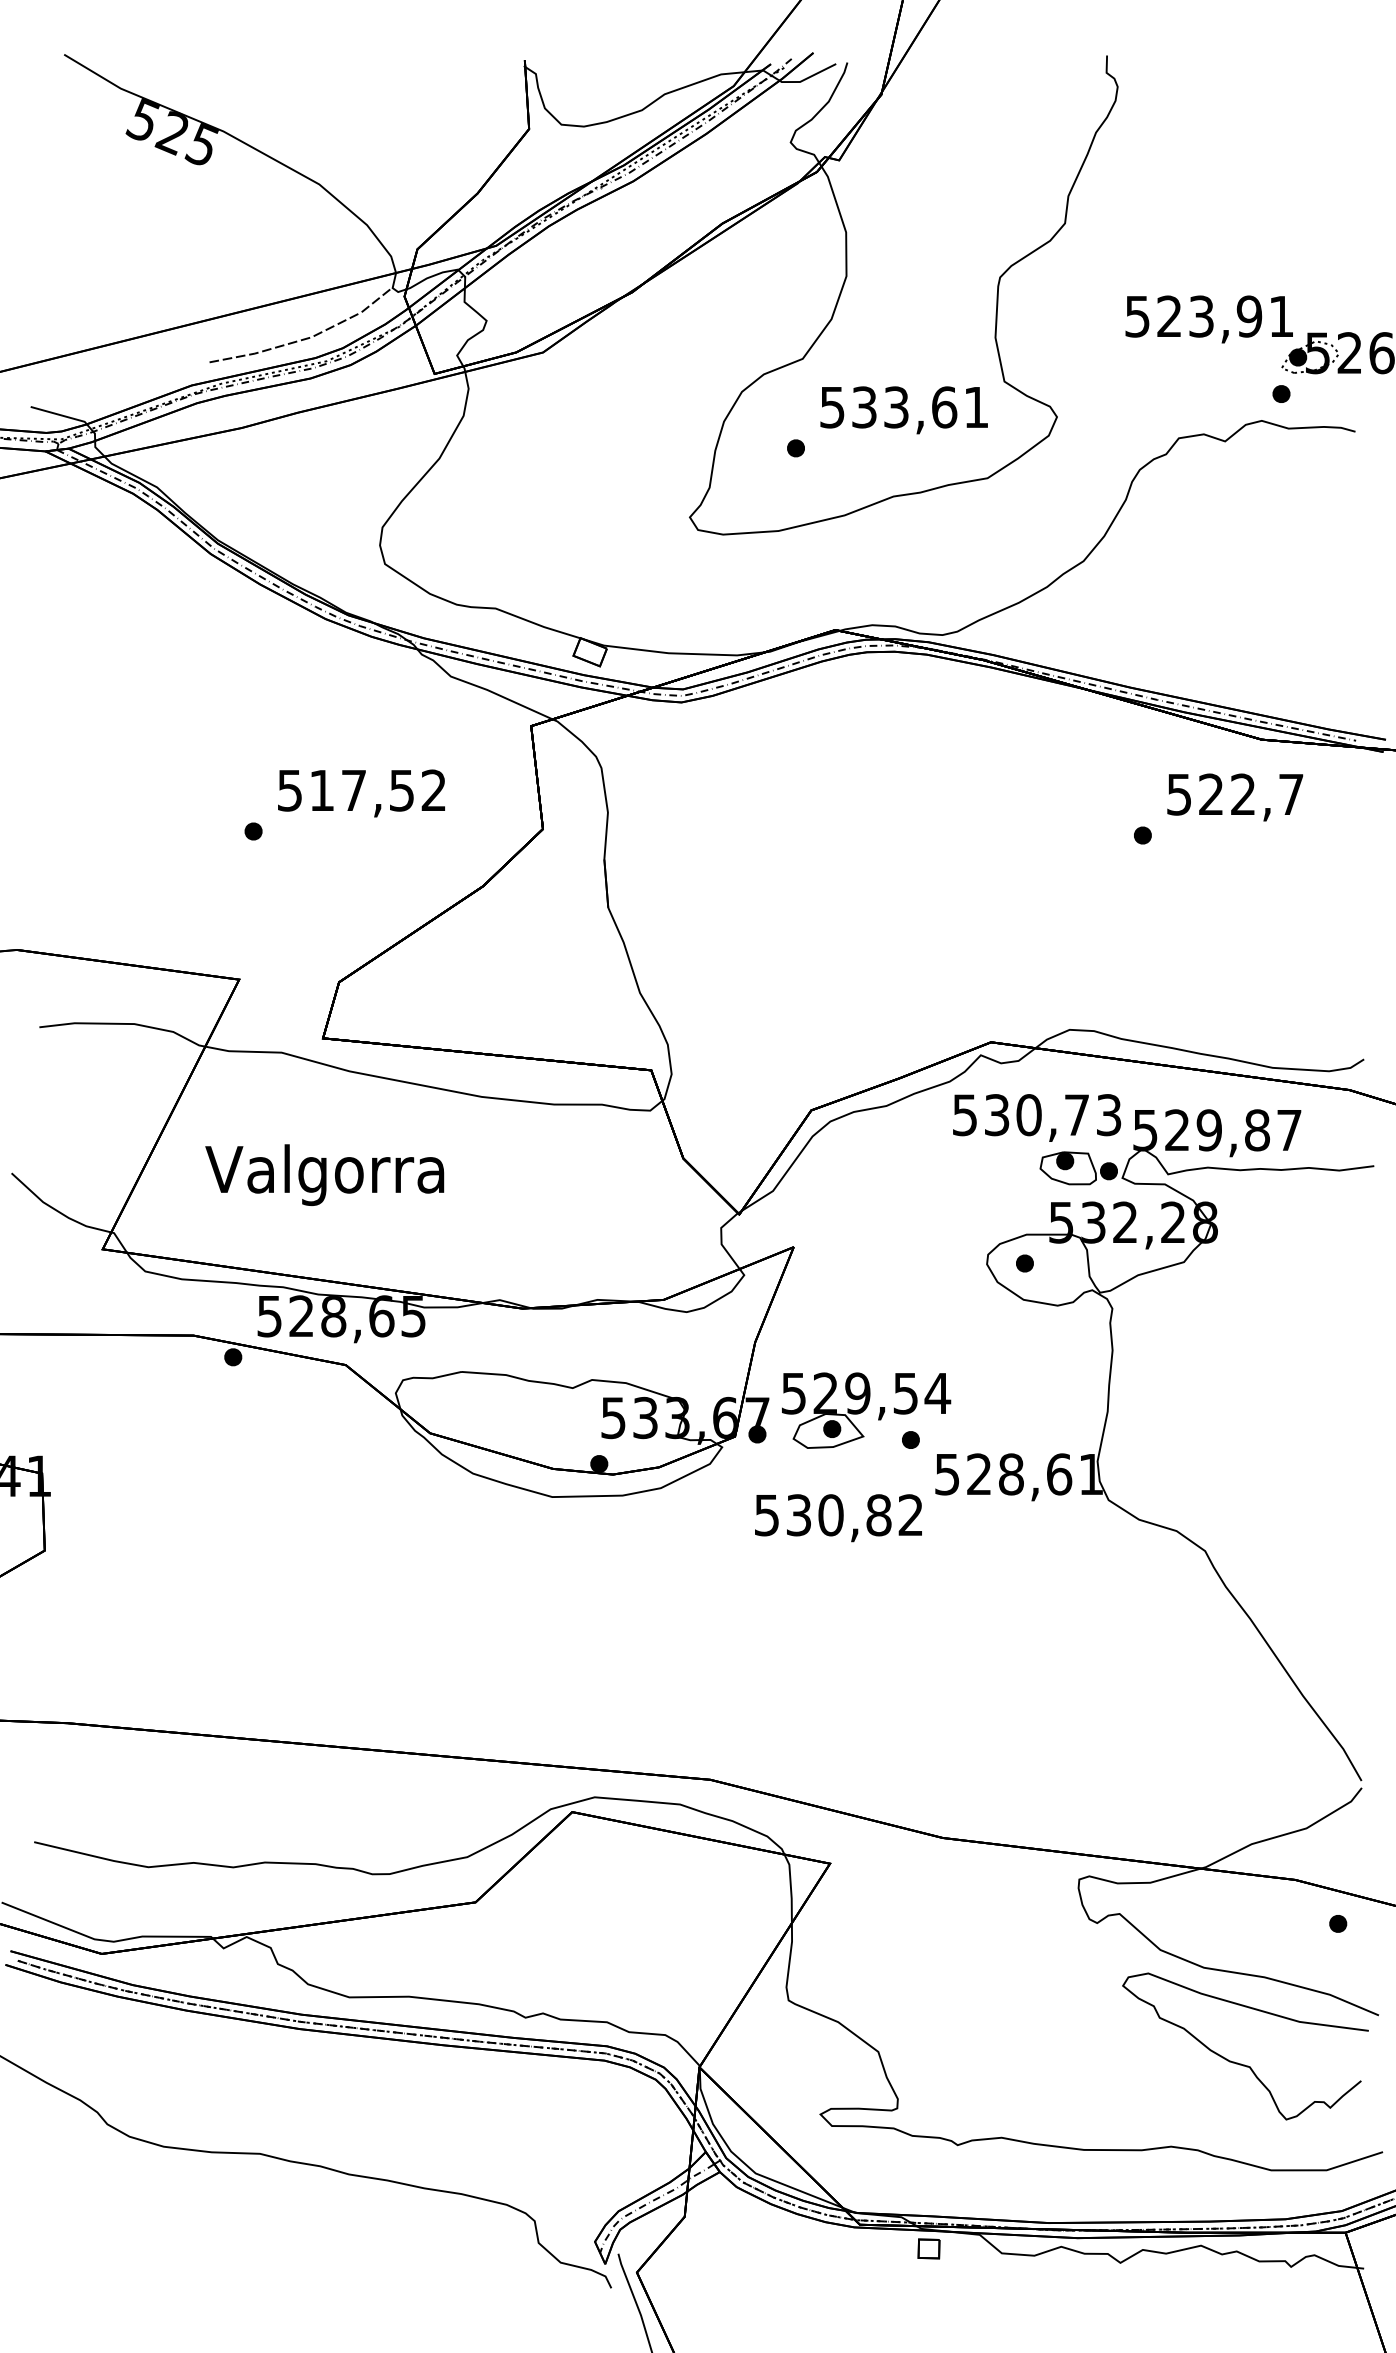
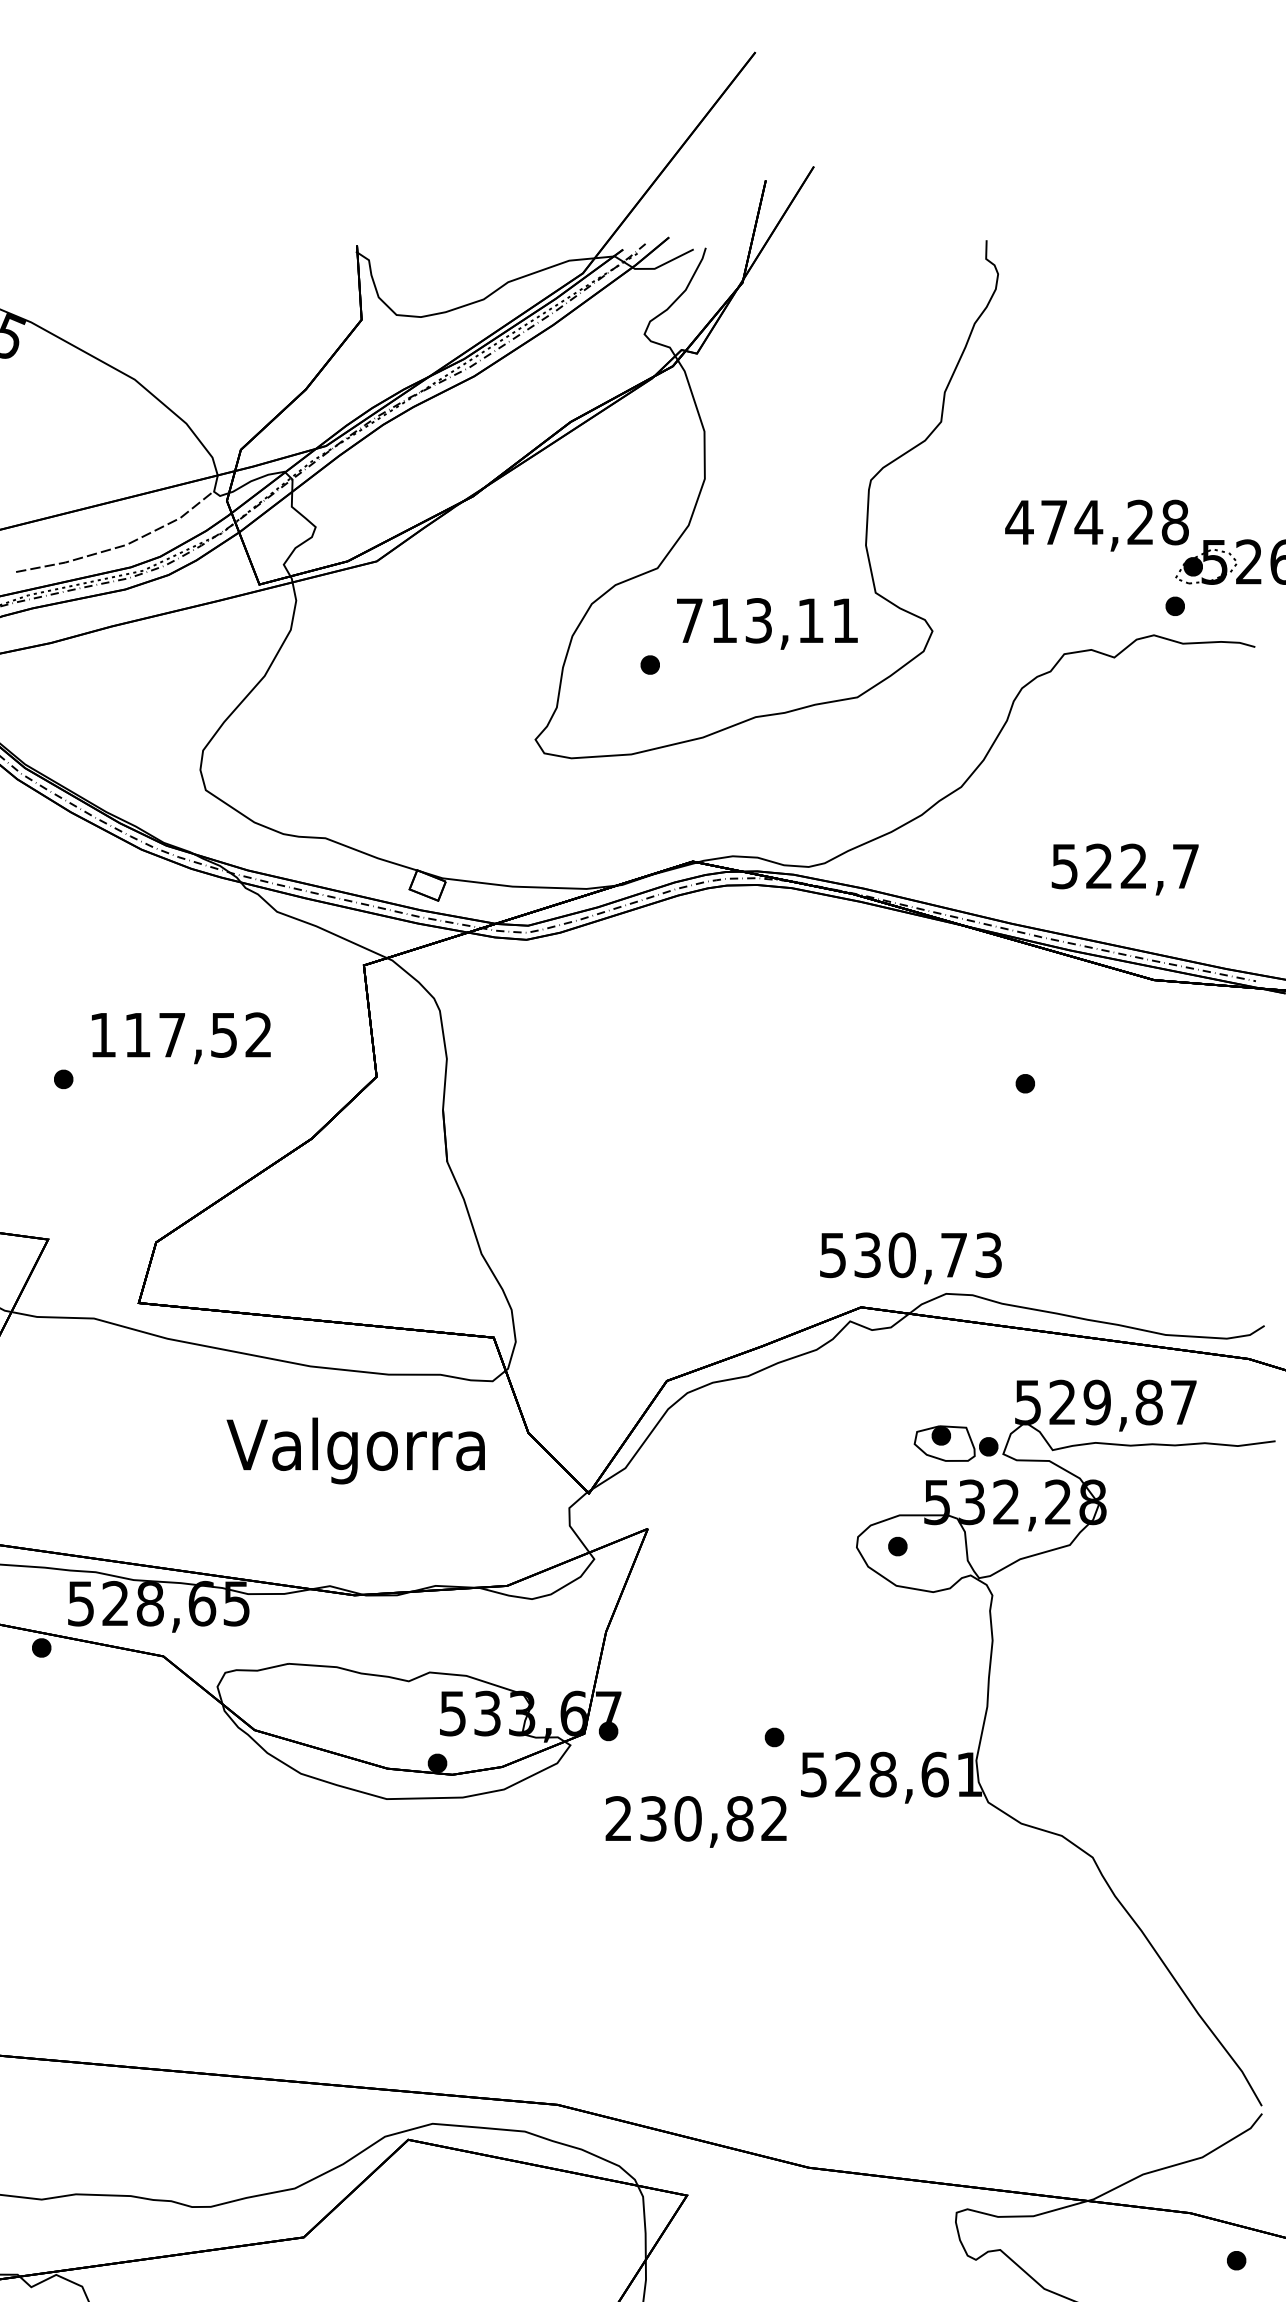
text: (1209, 316) -> (1097, 522), 523,91 -> 474,28
text: (888, 407) -> (750, 620), 533,61 -> 713,11
text: (289, 790) -> (102, 1035), 517,52 -> 117,52
text: (1235, 797) -> (1125, 869), moved
text: (1037, 1117) -> (911, 1257), moved
text: (324, 1174) -> (355, 1450), moved
part: (866, 1410) -> (726, 1705), removed
text: (766, 1515) -> (618, 1819), 530,82 -> 230,82

